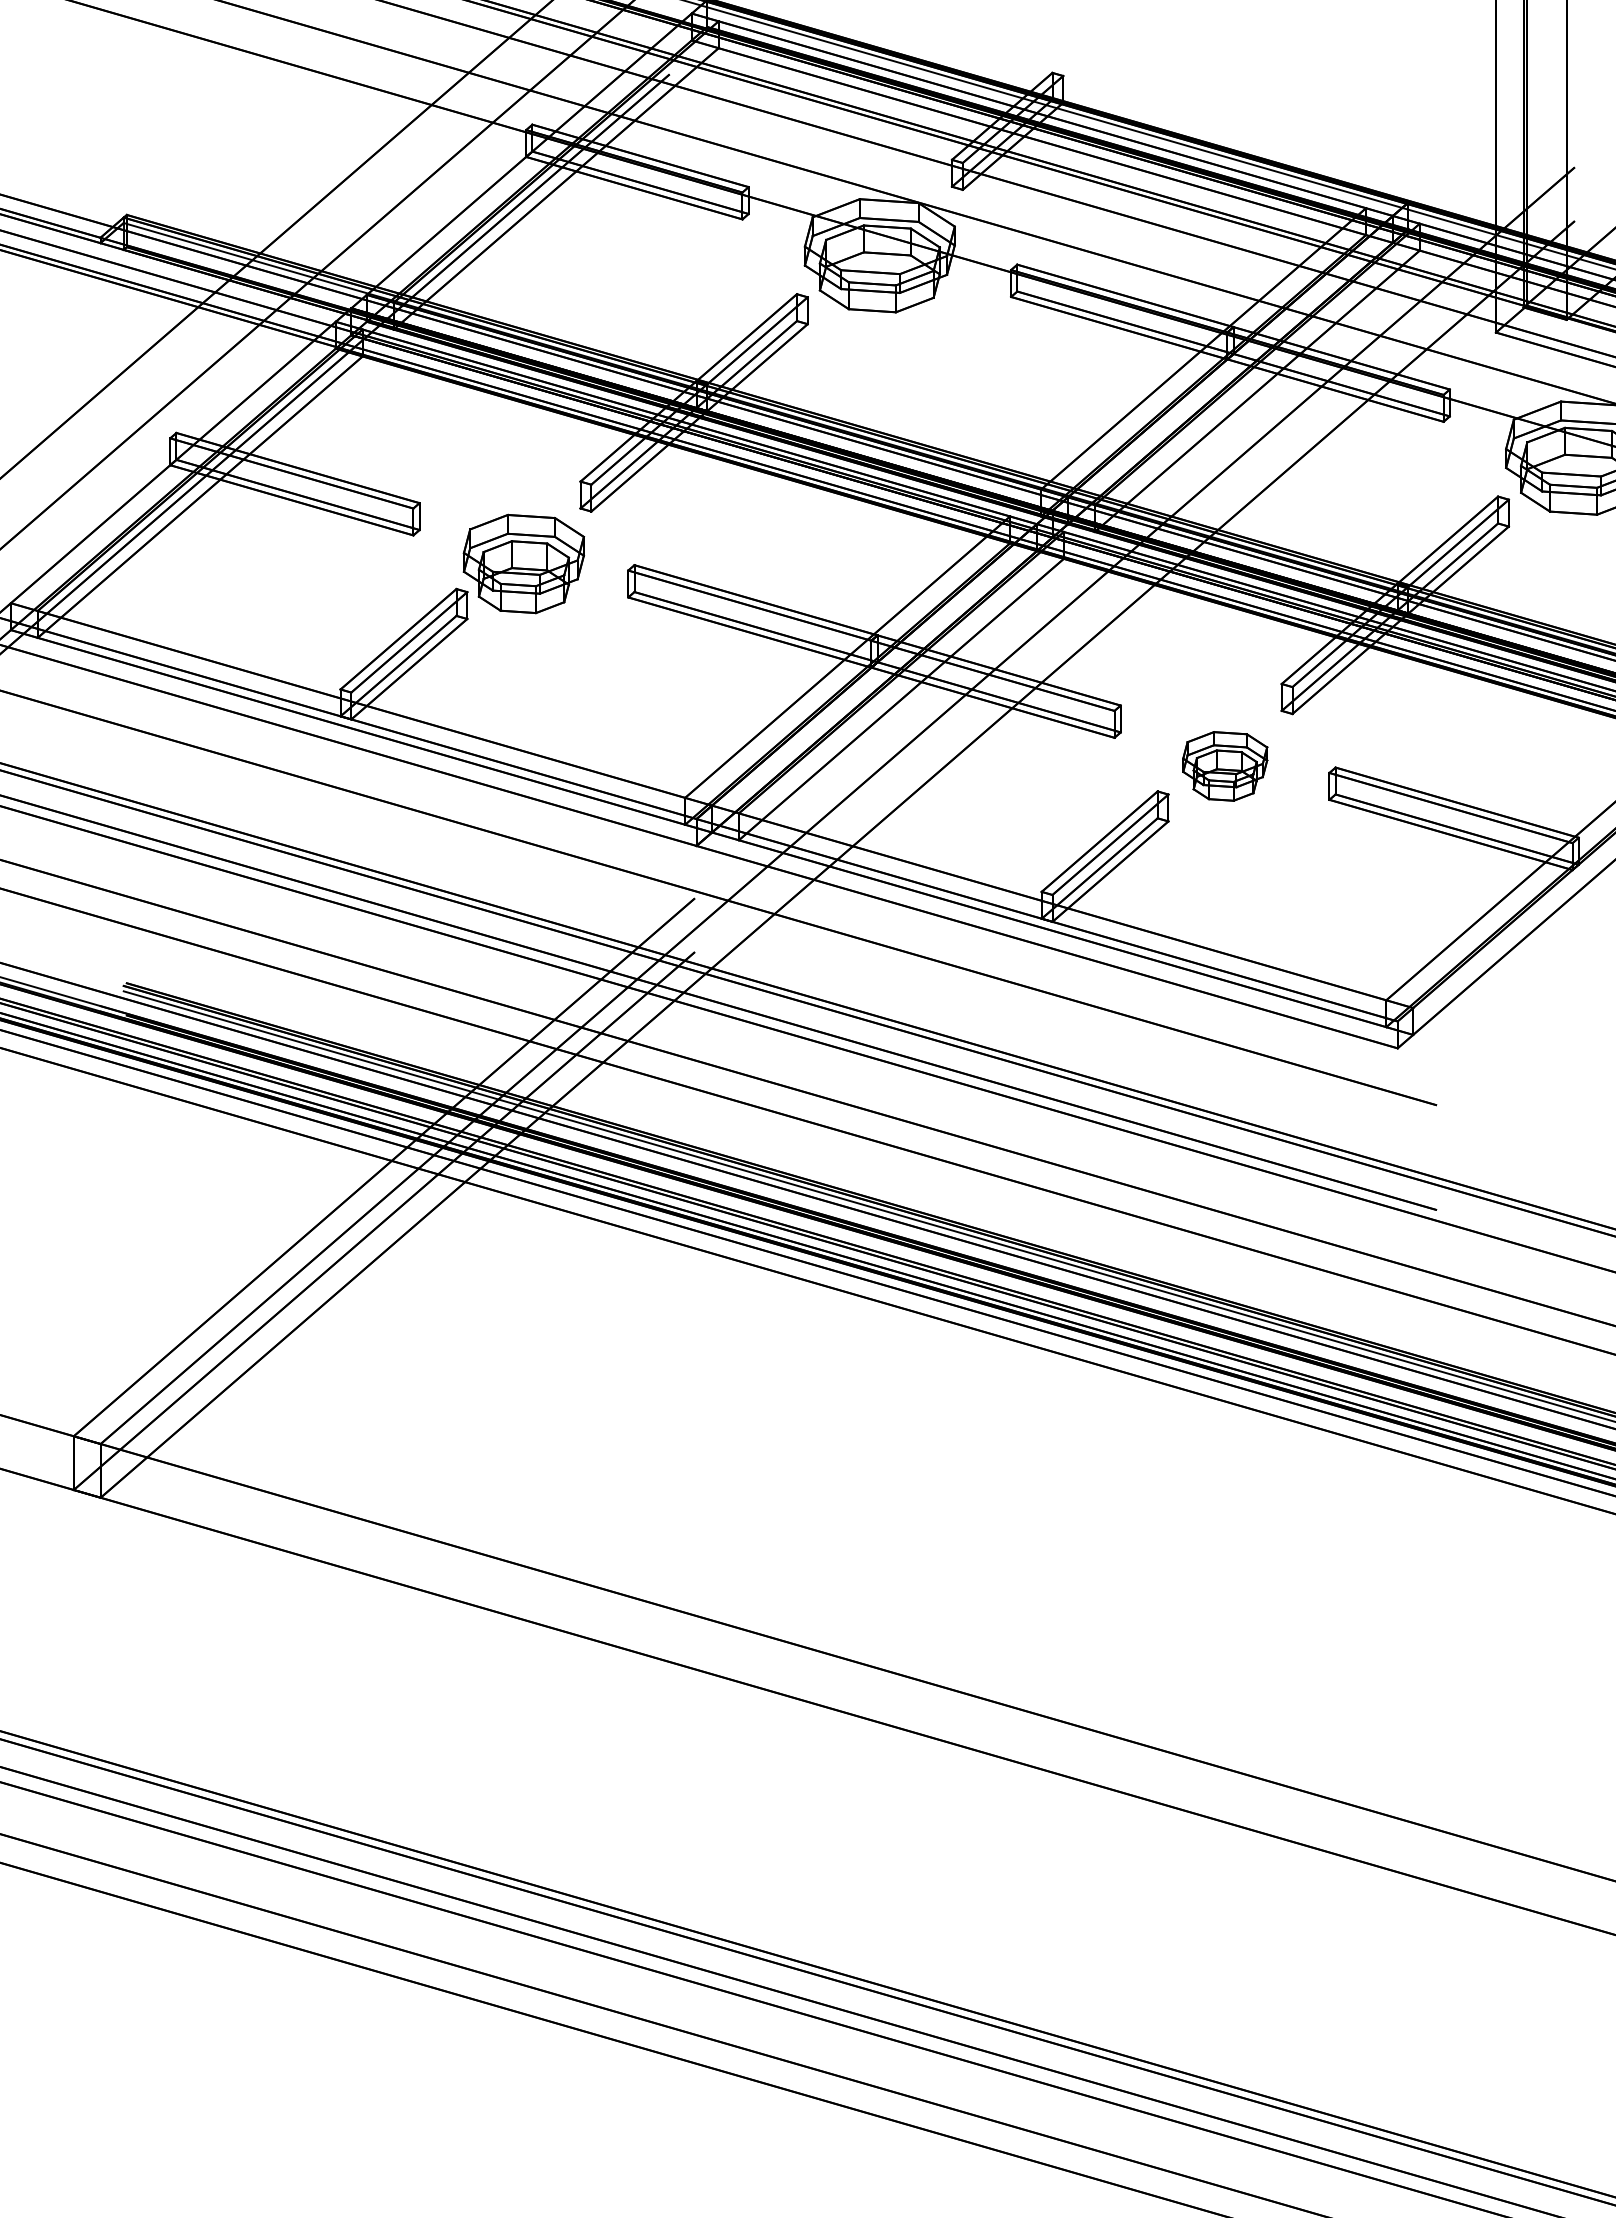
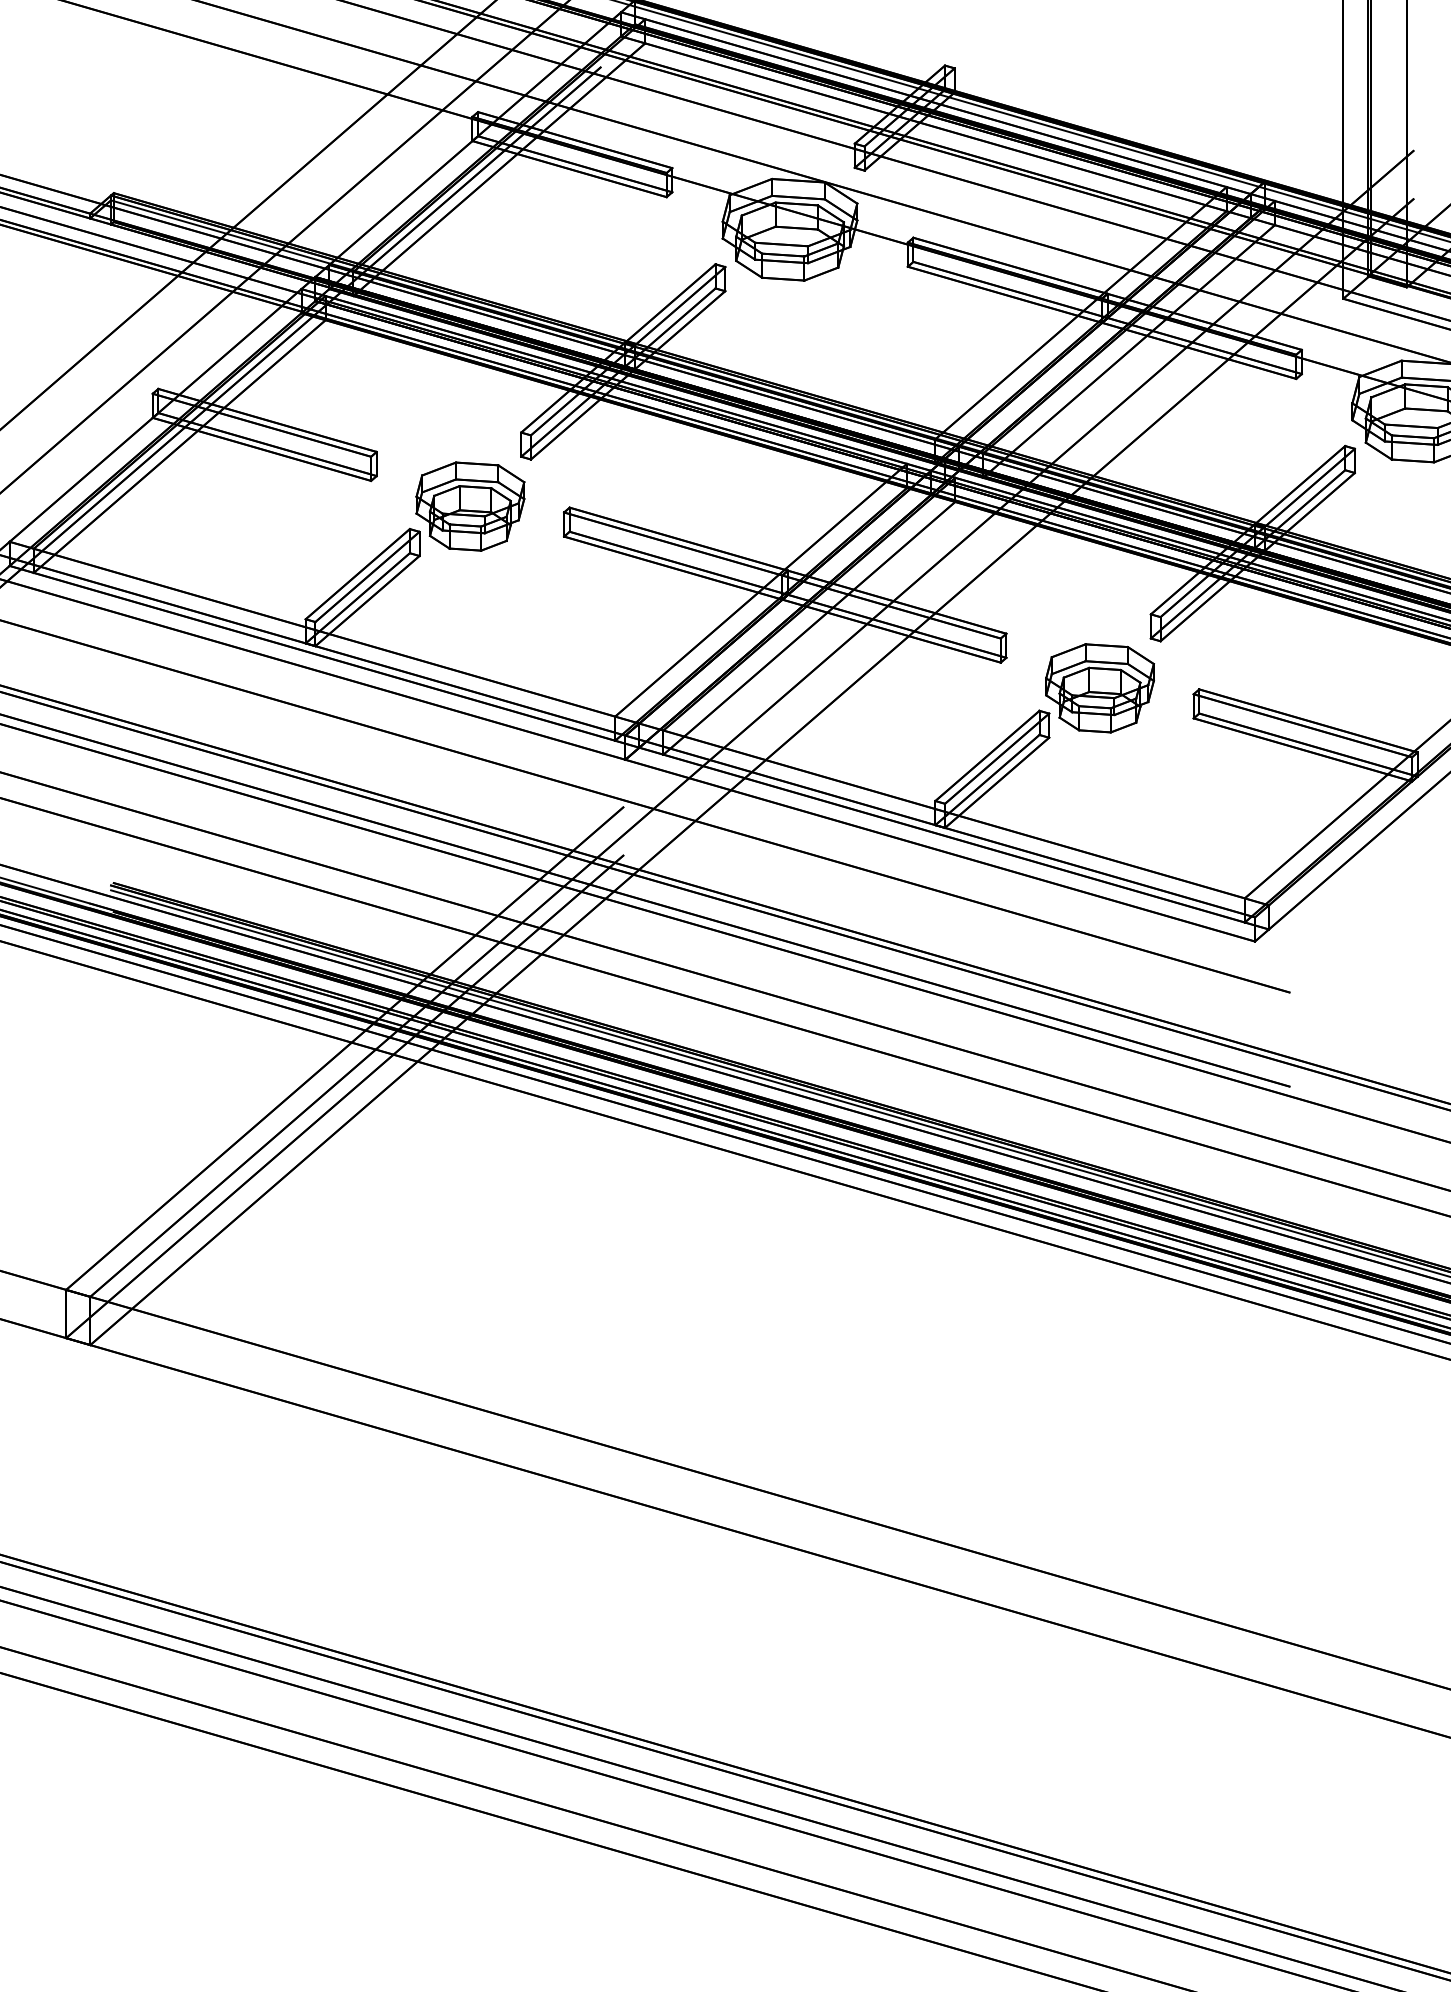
part: (1225, 766) -> (1100, 688), size x1.43

